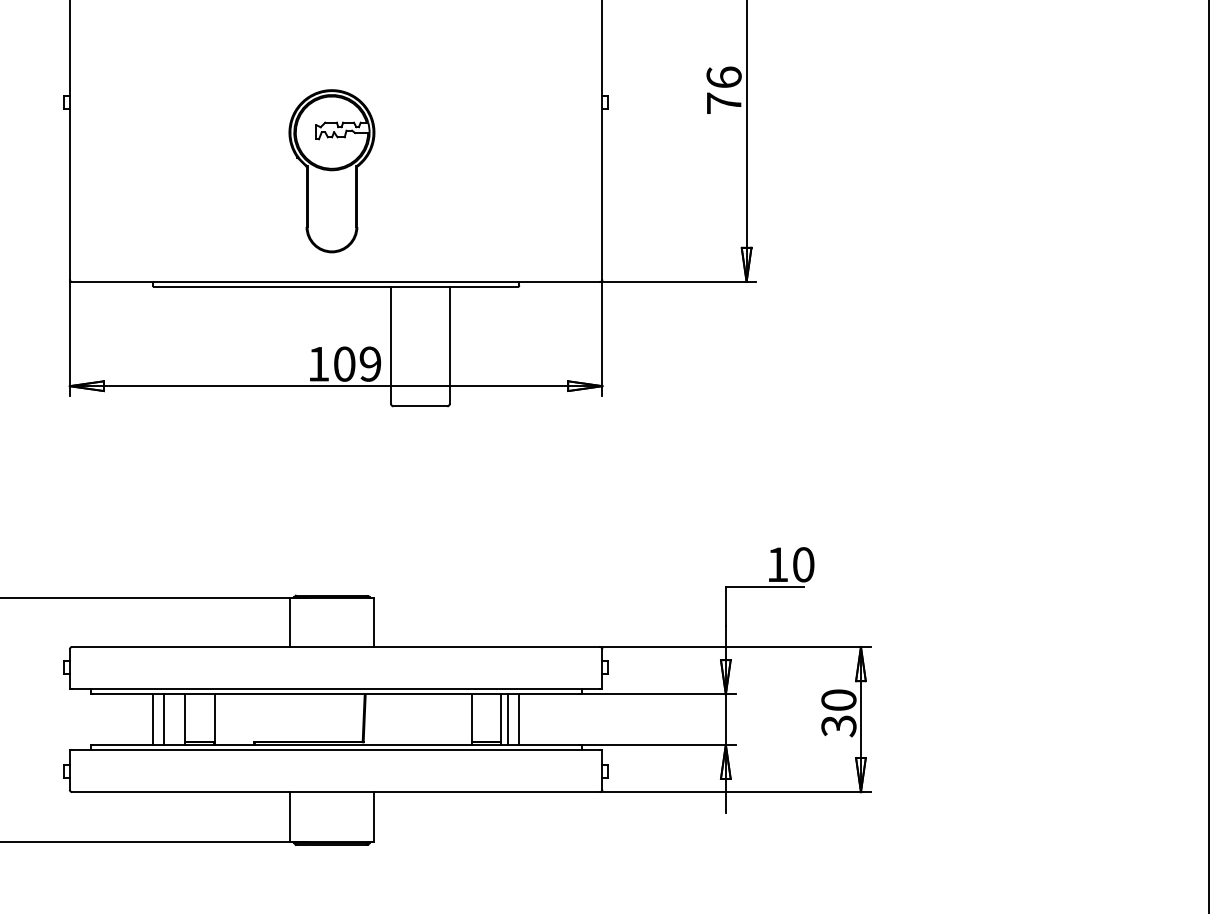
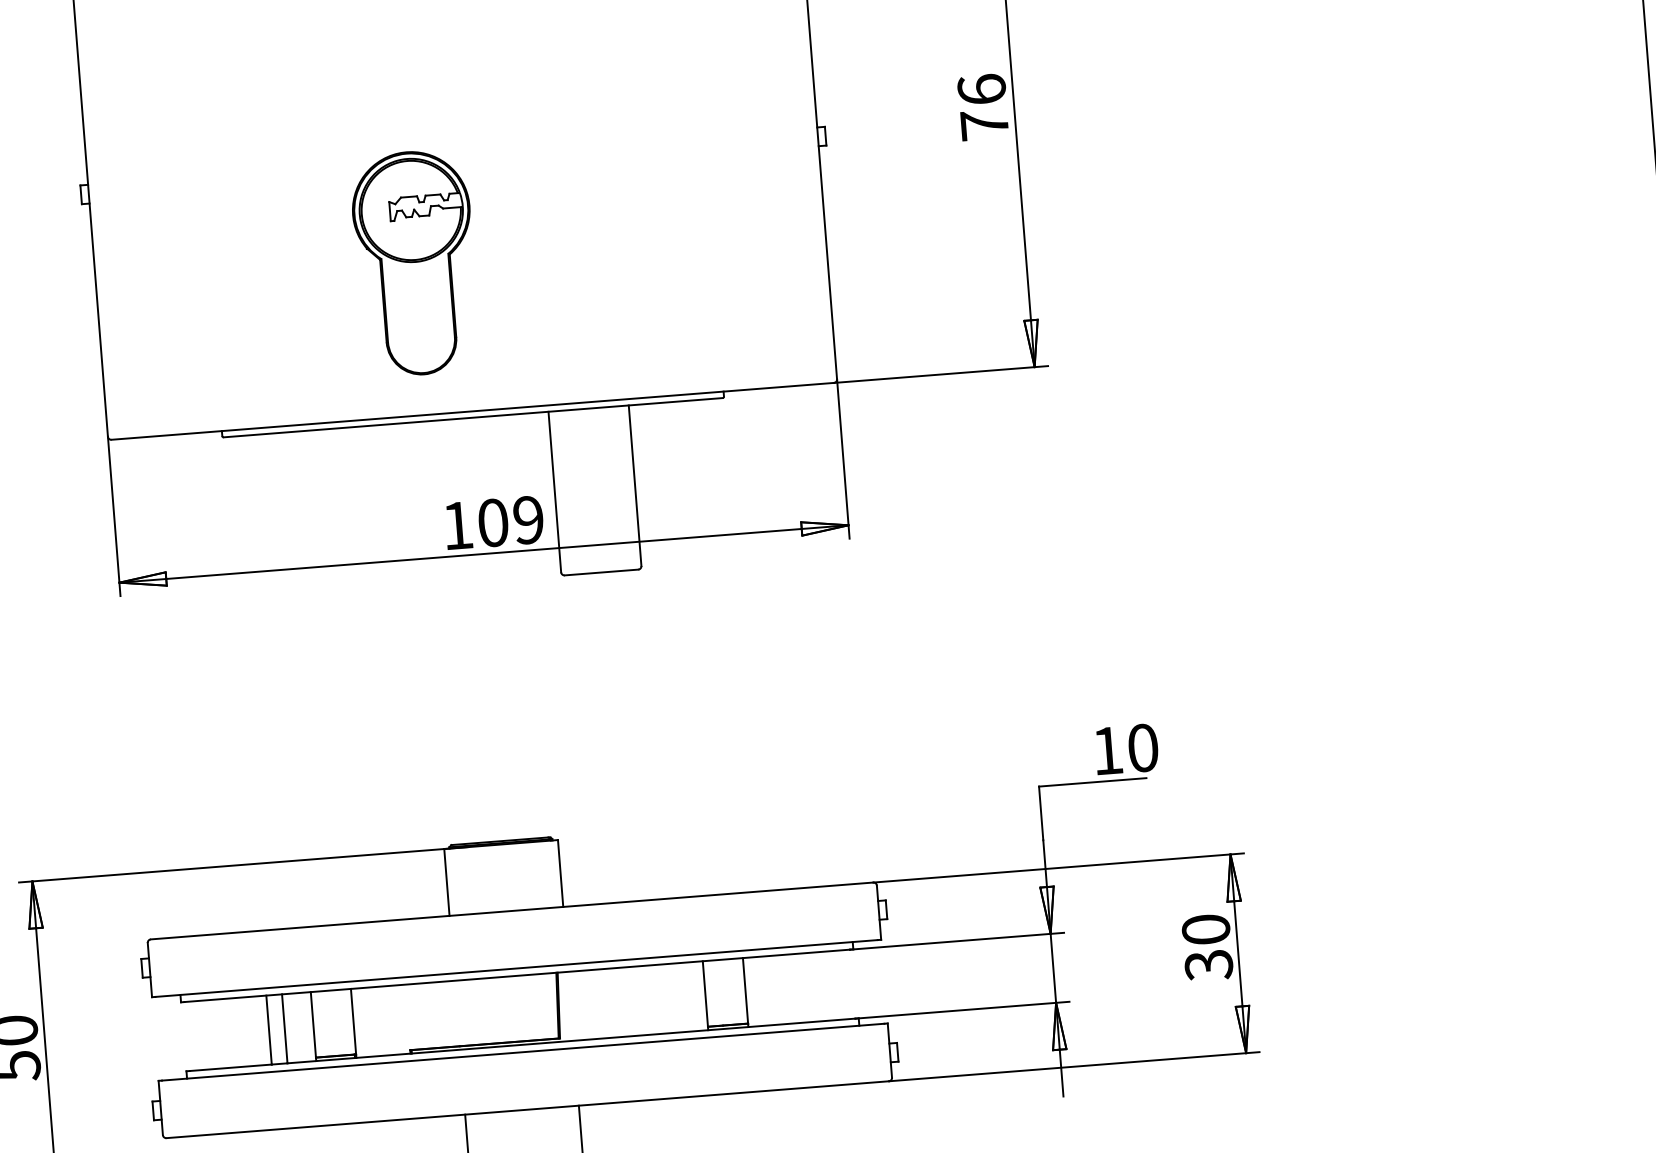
part: (331, 171) -> (414, 263), moved
line: (507, 719) -> (754, 991), removed
line: (519, 719) -> (770, 990), removed

